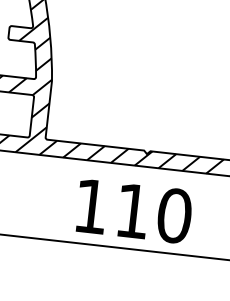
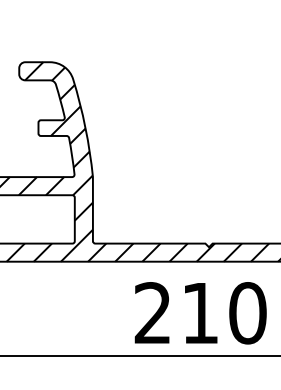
text: (90, 205) -> (151, 312), 110 -> 210

